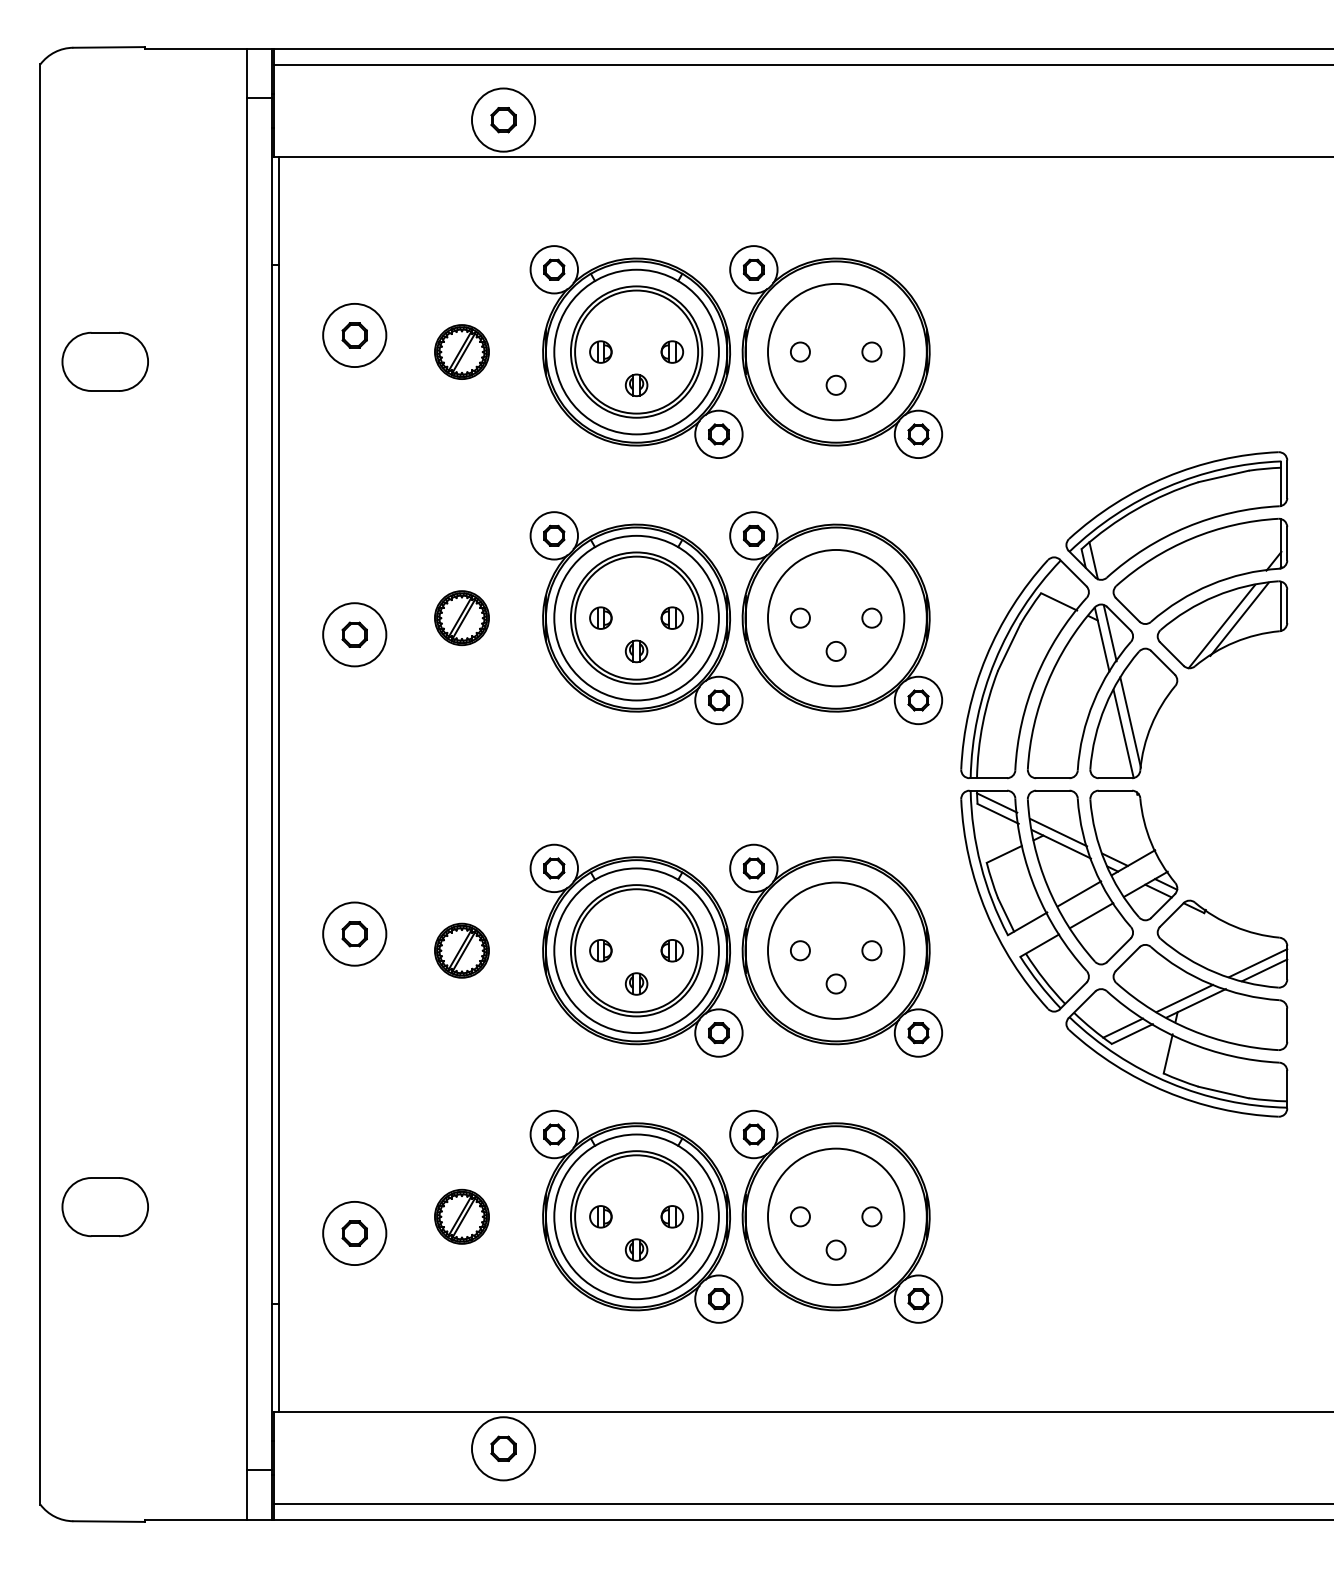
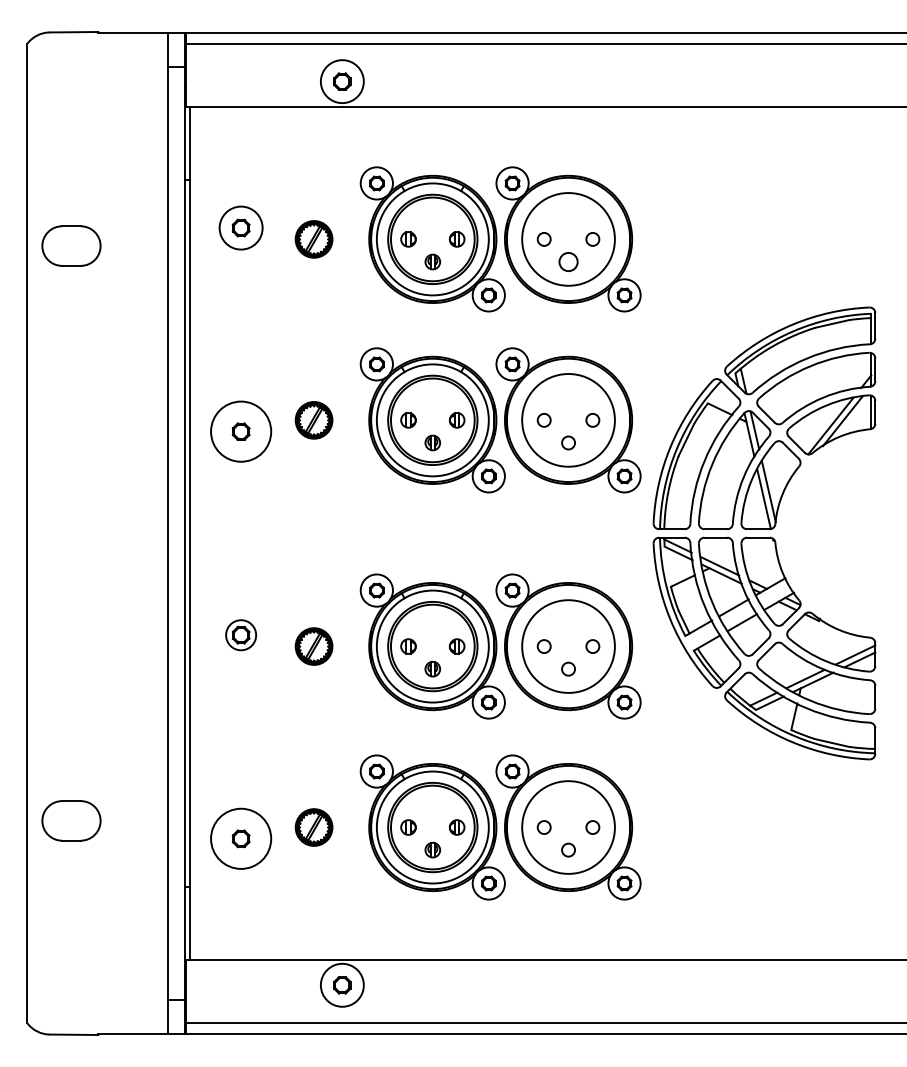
circle: (836, 384) -> (568, 261), size x1.4
circle: (353, 634) -> (240, 431), size x1.4
circle: (353, 933) -> (240, 634), size x0.7
circle: (353, 1232) -> (240, 838), size x1.4

